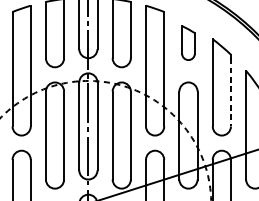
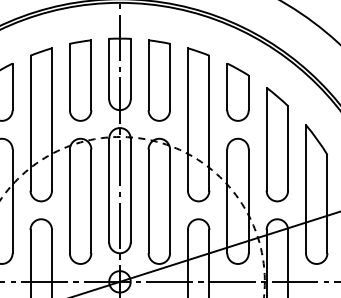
part: (188, 43) -> (237, 92), size x1.43
line: (231, 92) -> (288, 150), dashed -> solid

